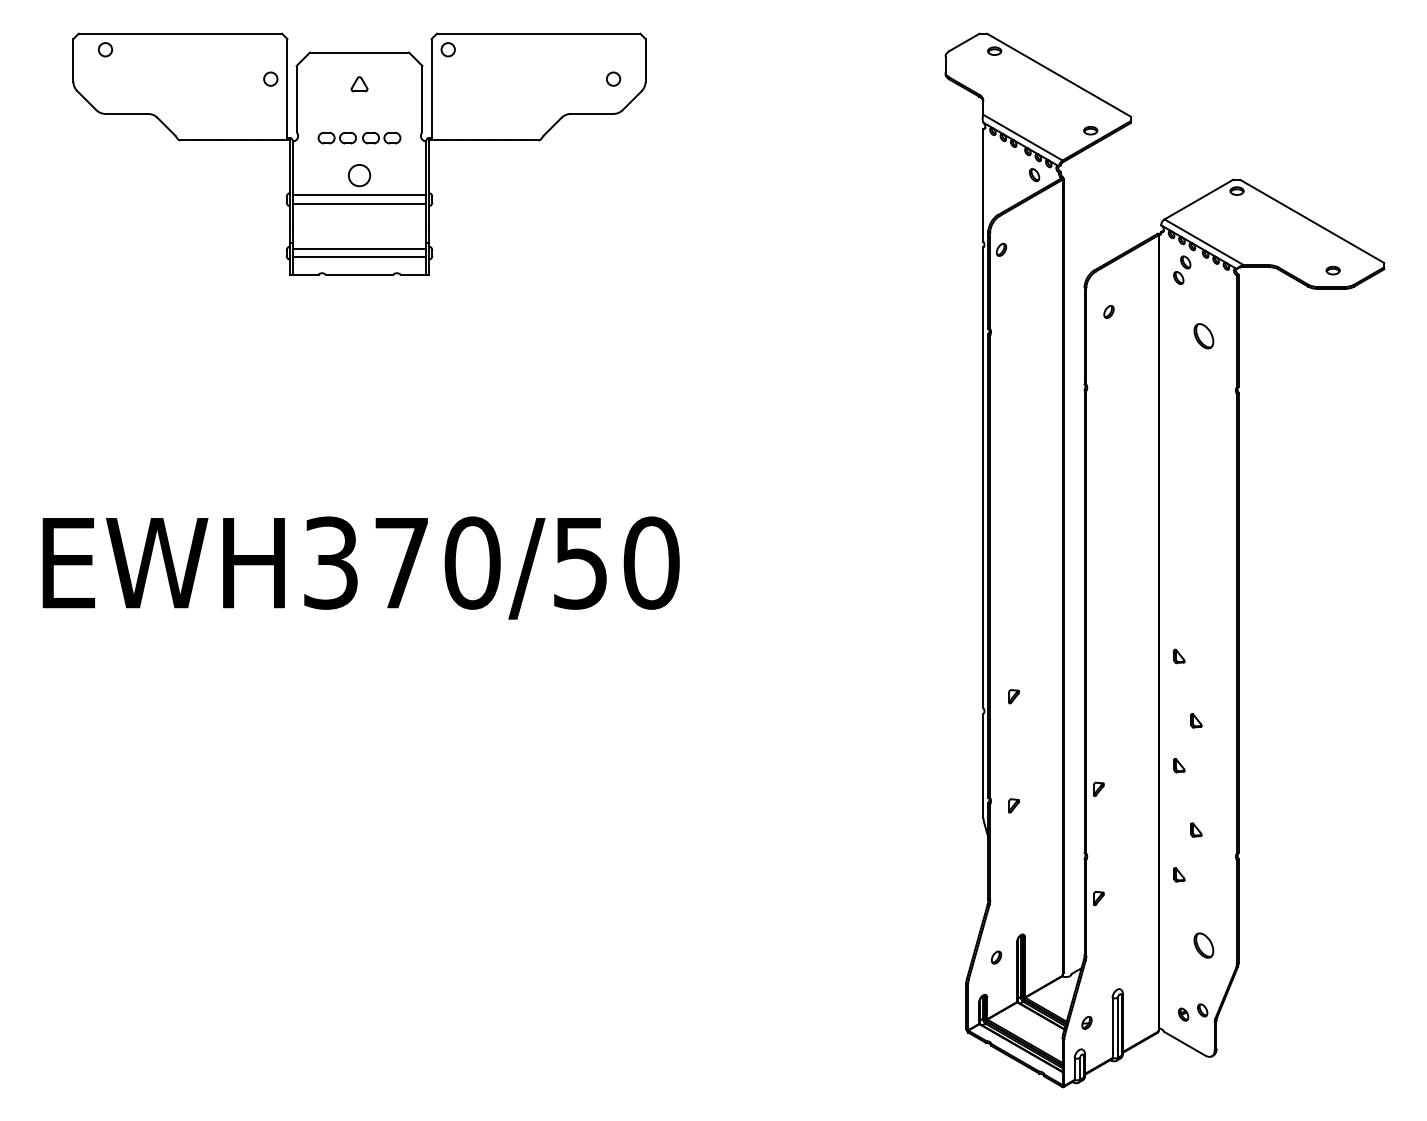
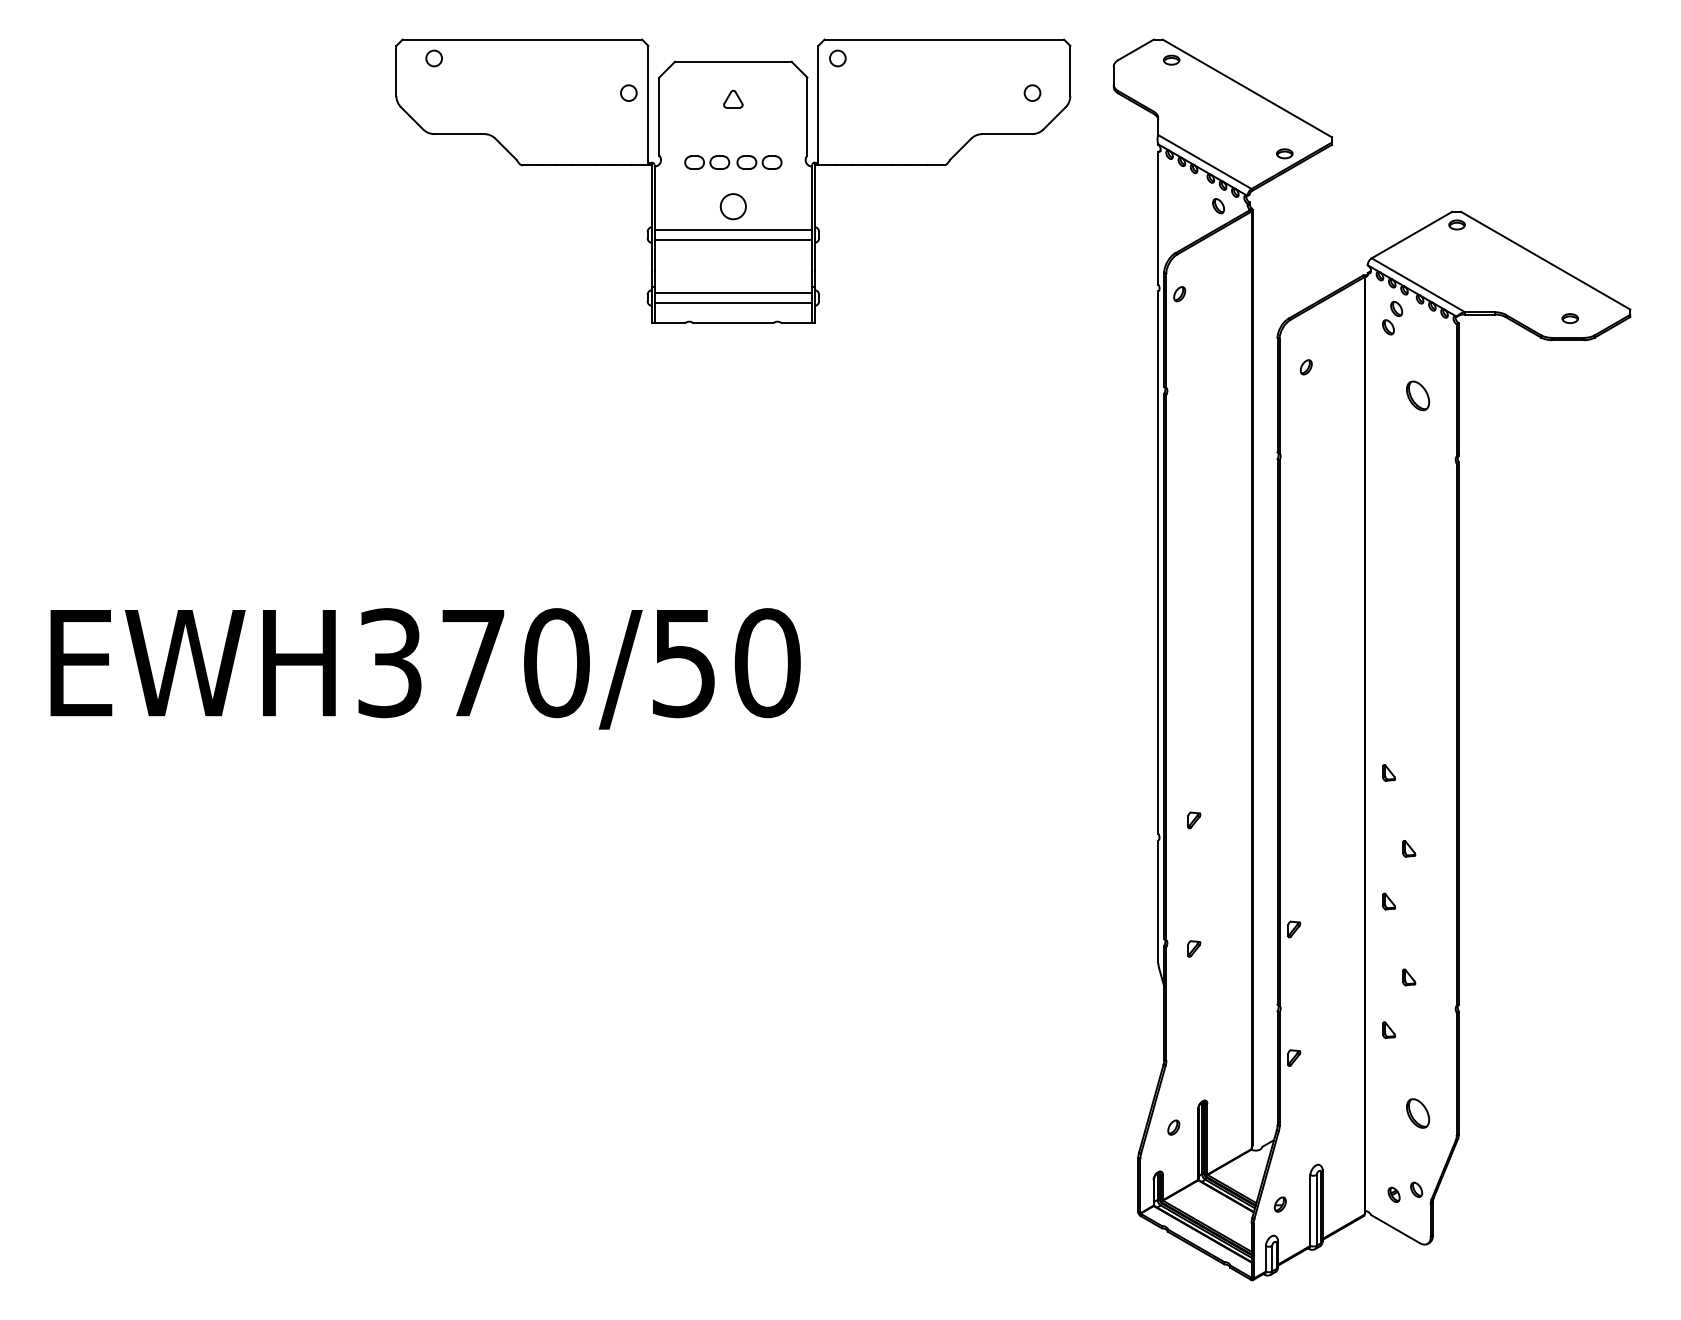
part: (359, 153) -> (733, 180), moved

